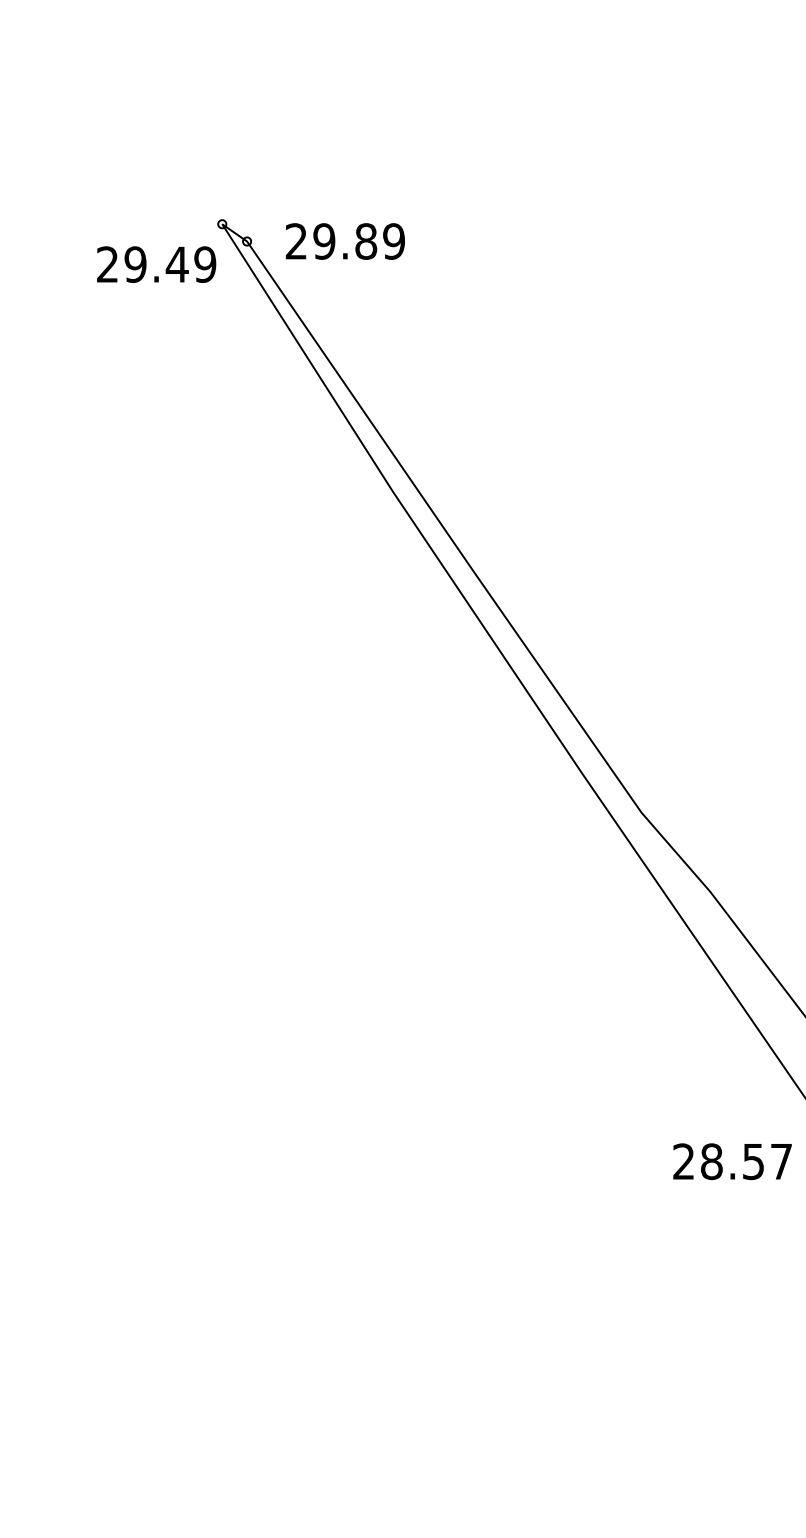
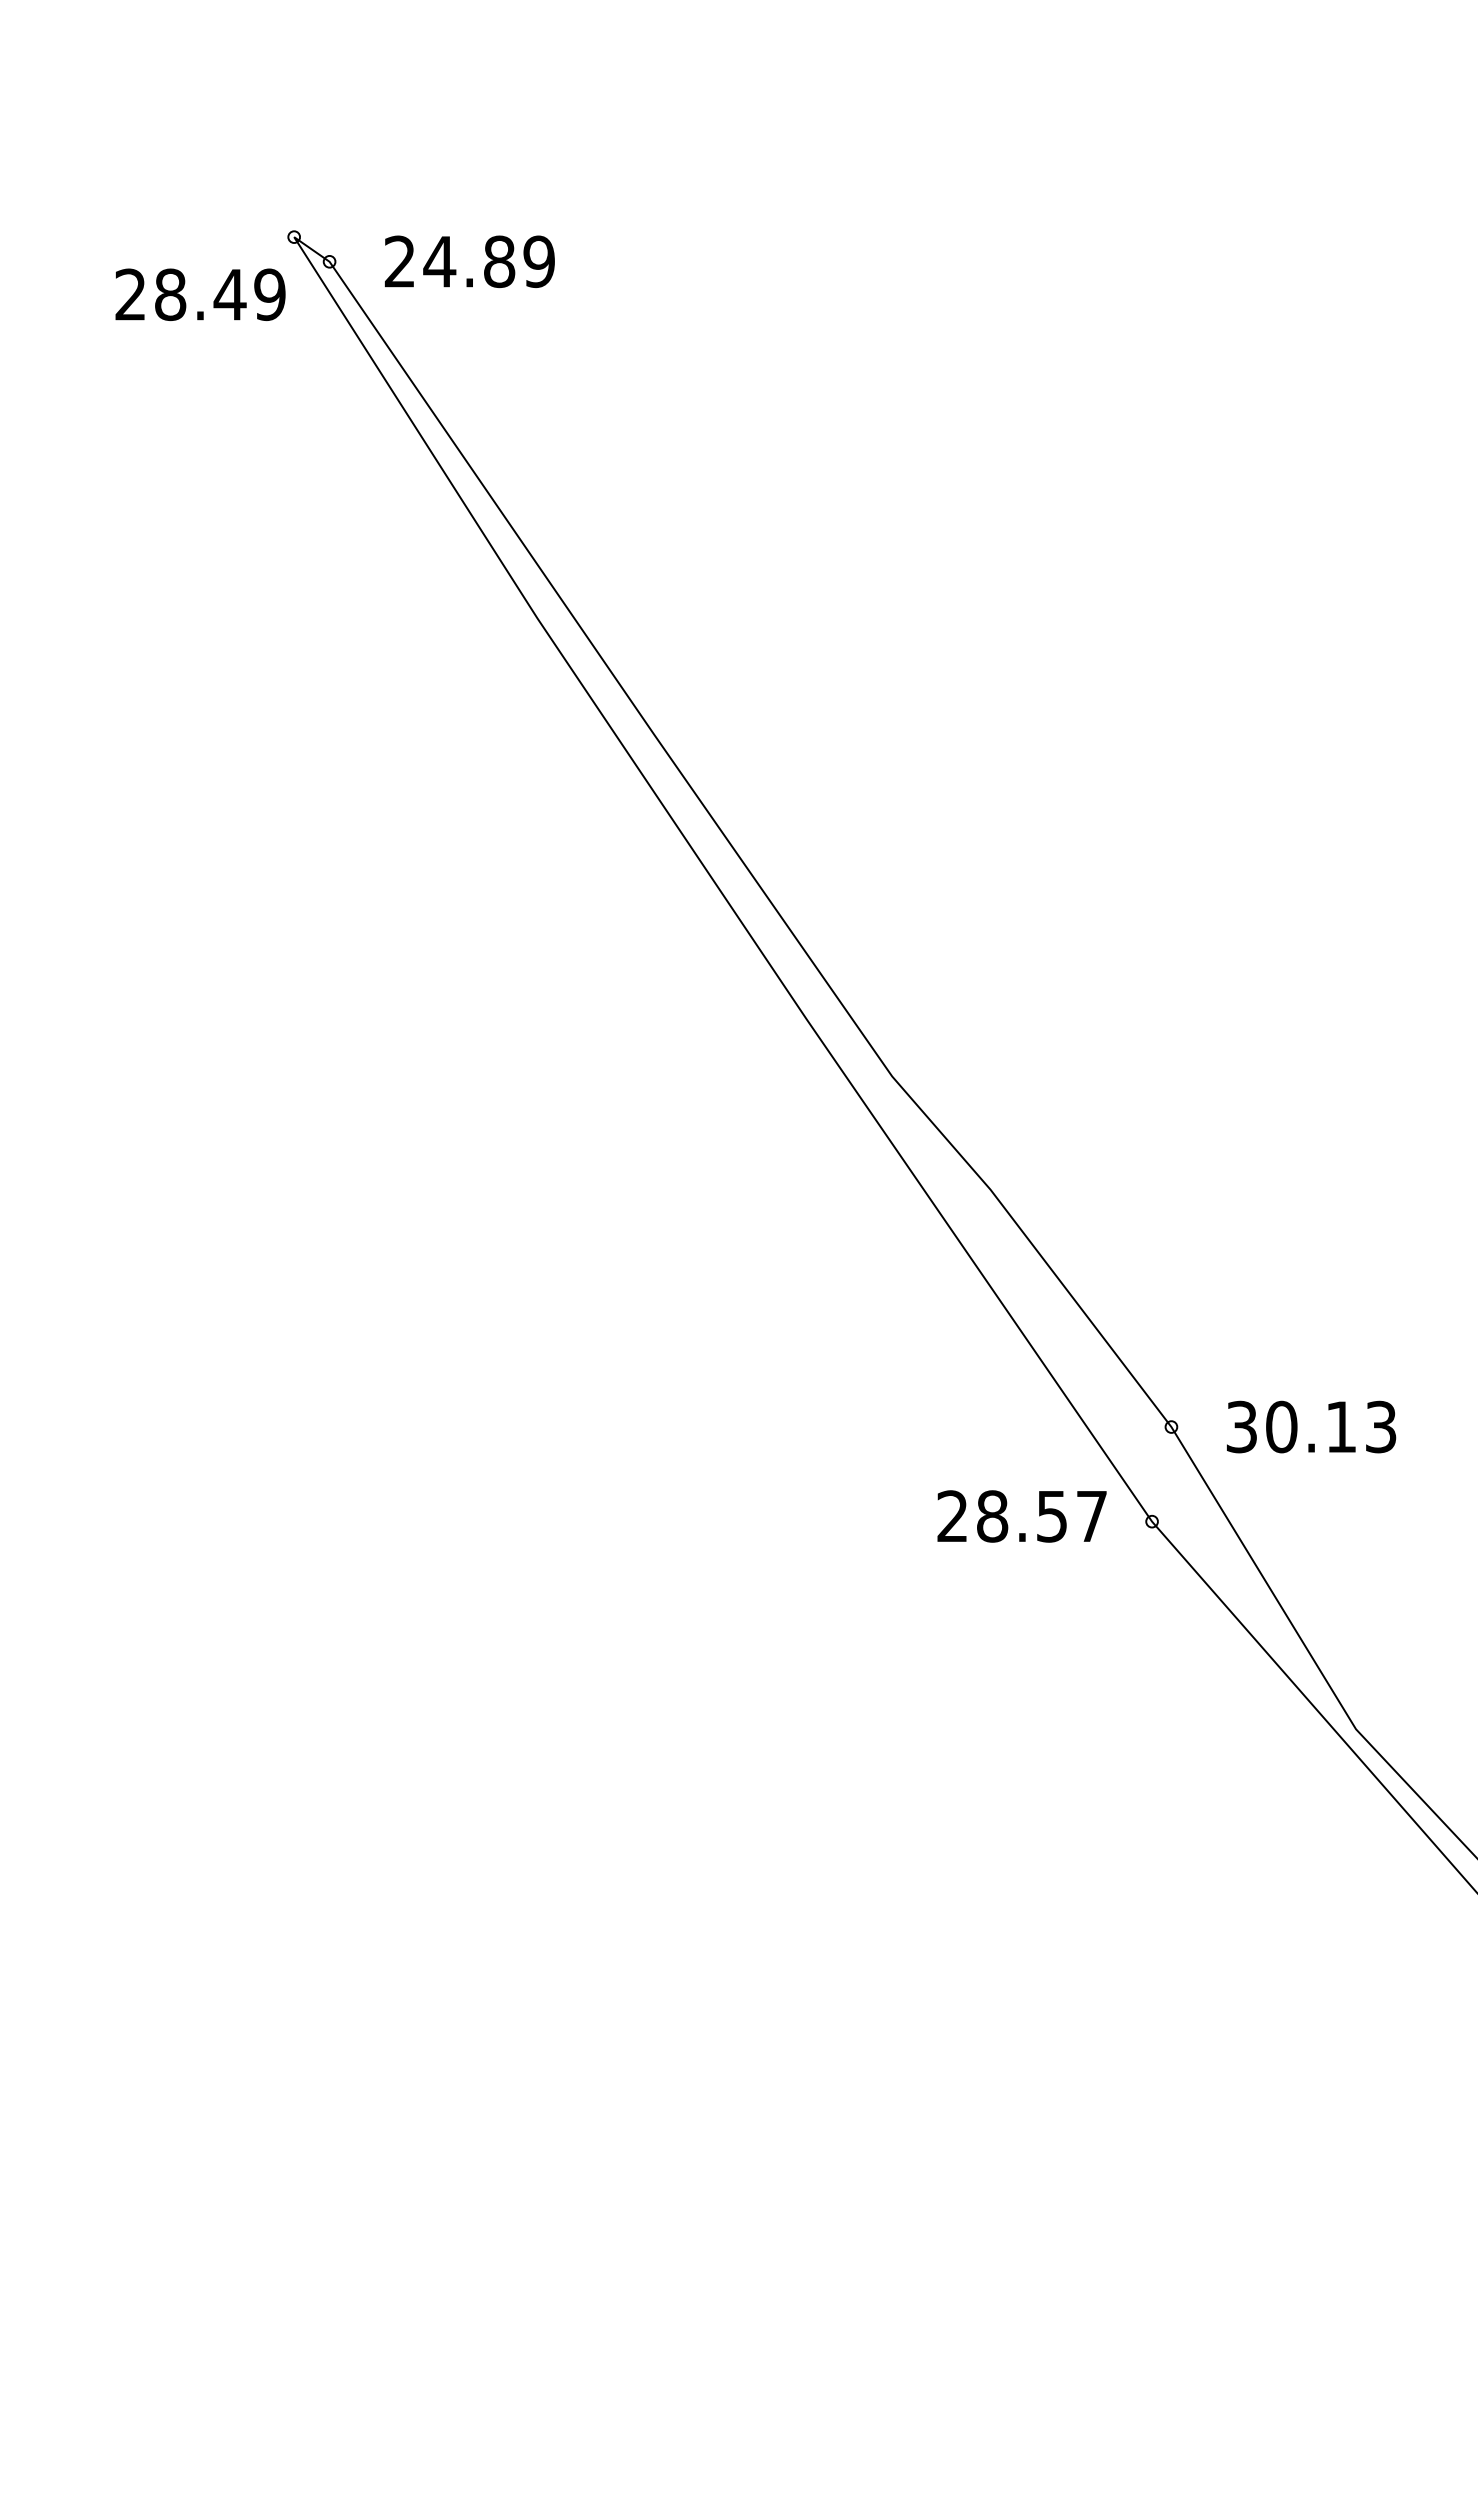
text: (324, 241) -> (439, 261), 29.89 -> 24.89
text: (135, 264) -> (170, 294), 29.49 -> 28.49
text: (732, 1161) -> (1021, 1516), moved

